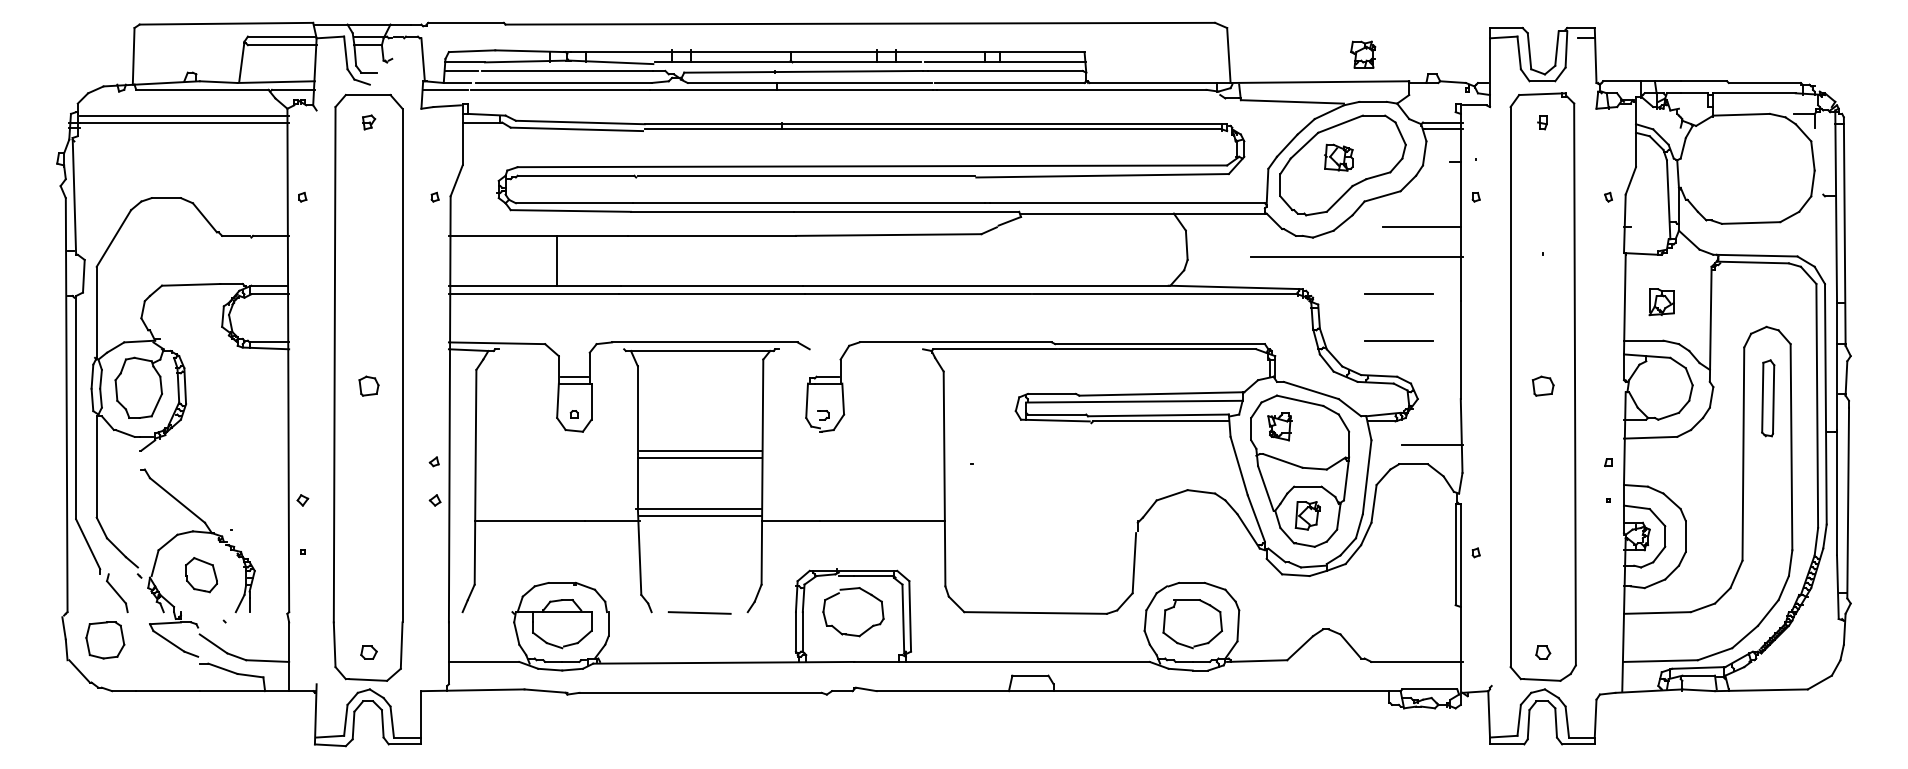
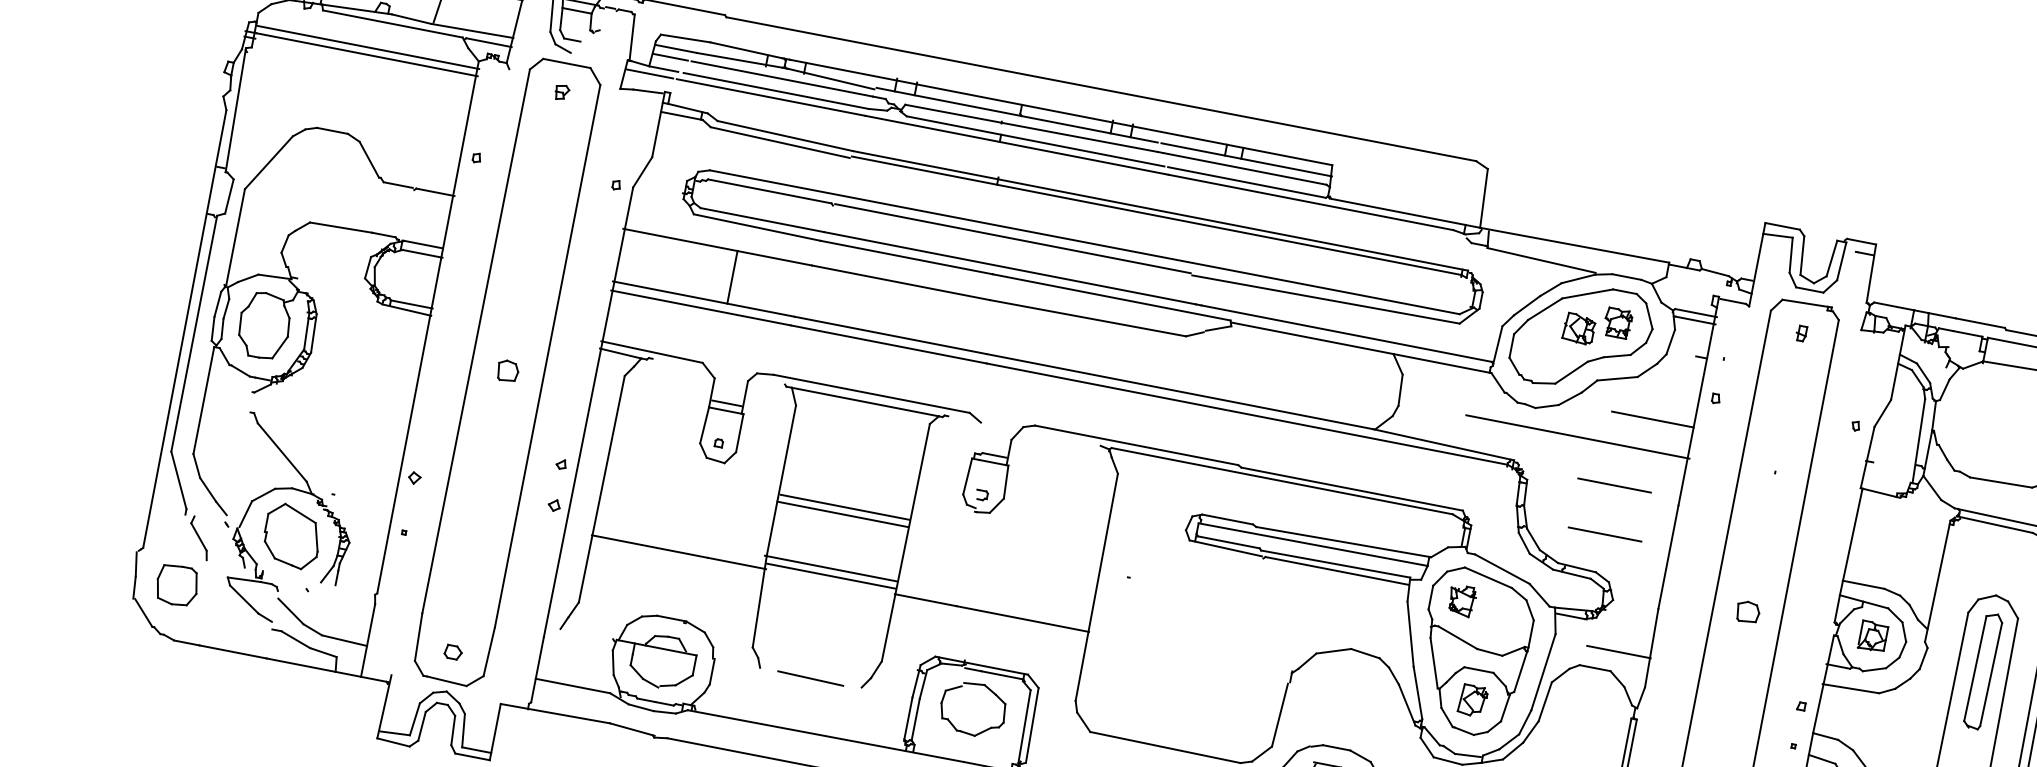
part: (1363, 54) -> (1618, 323), moved
part: (1661, 302) -> (1872, 636), moved
part: (1767, 398) -> (1982, 671), size x1.43
part: (201, 574) -> (292, 535), size x1.67

